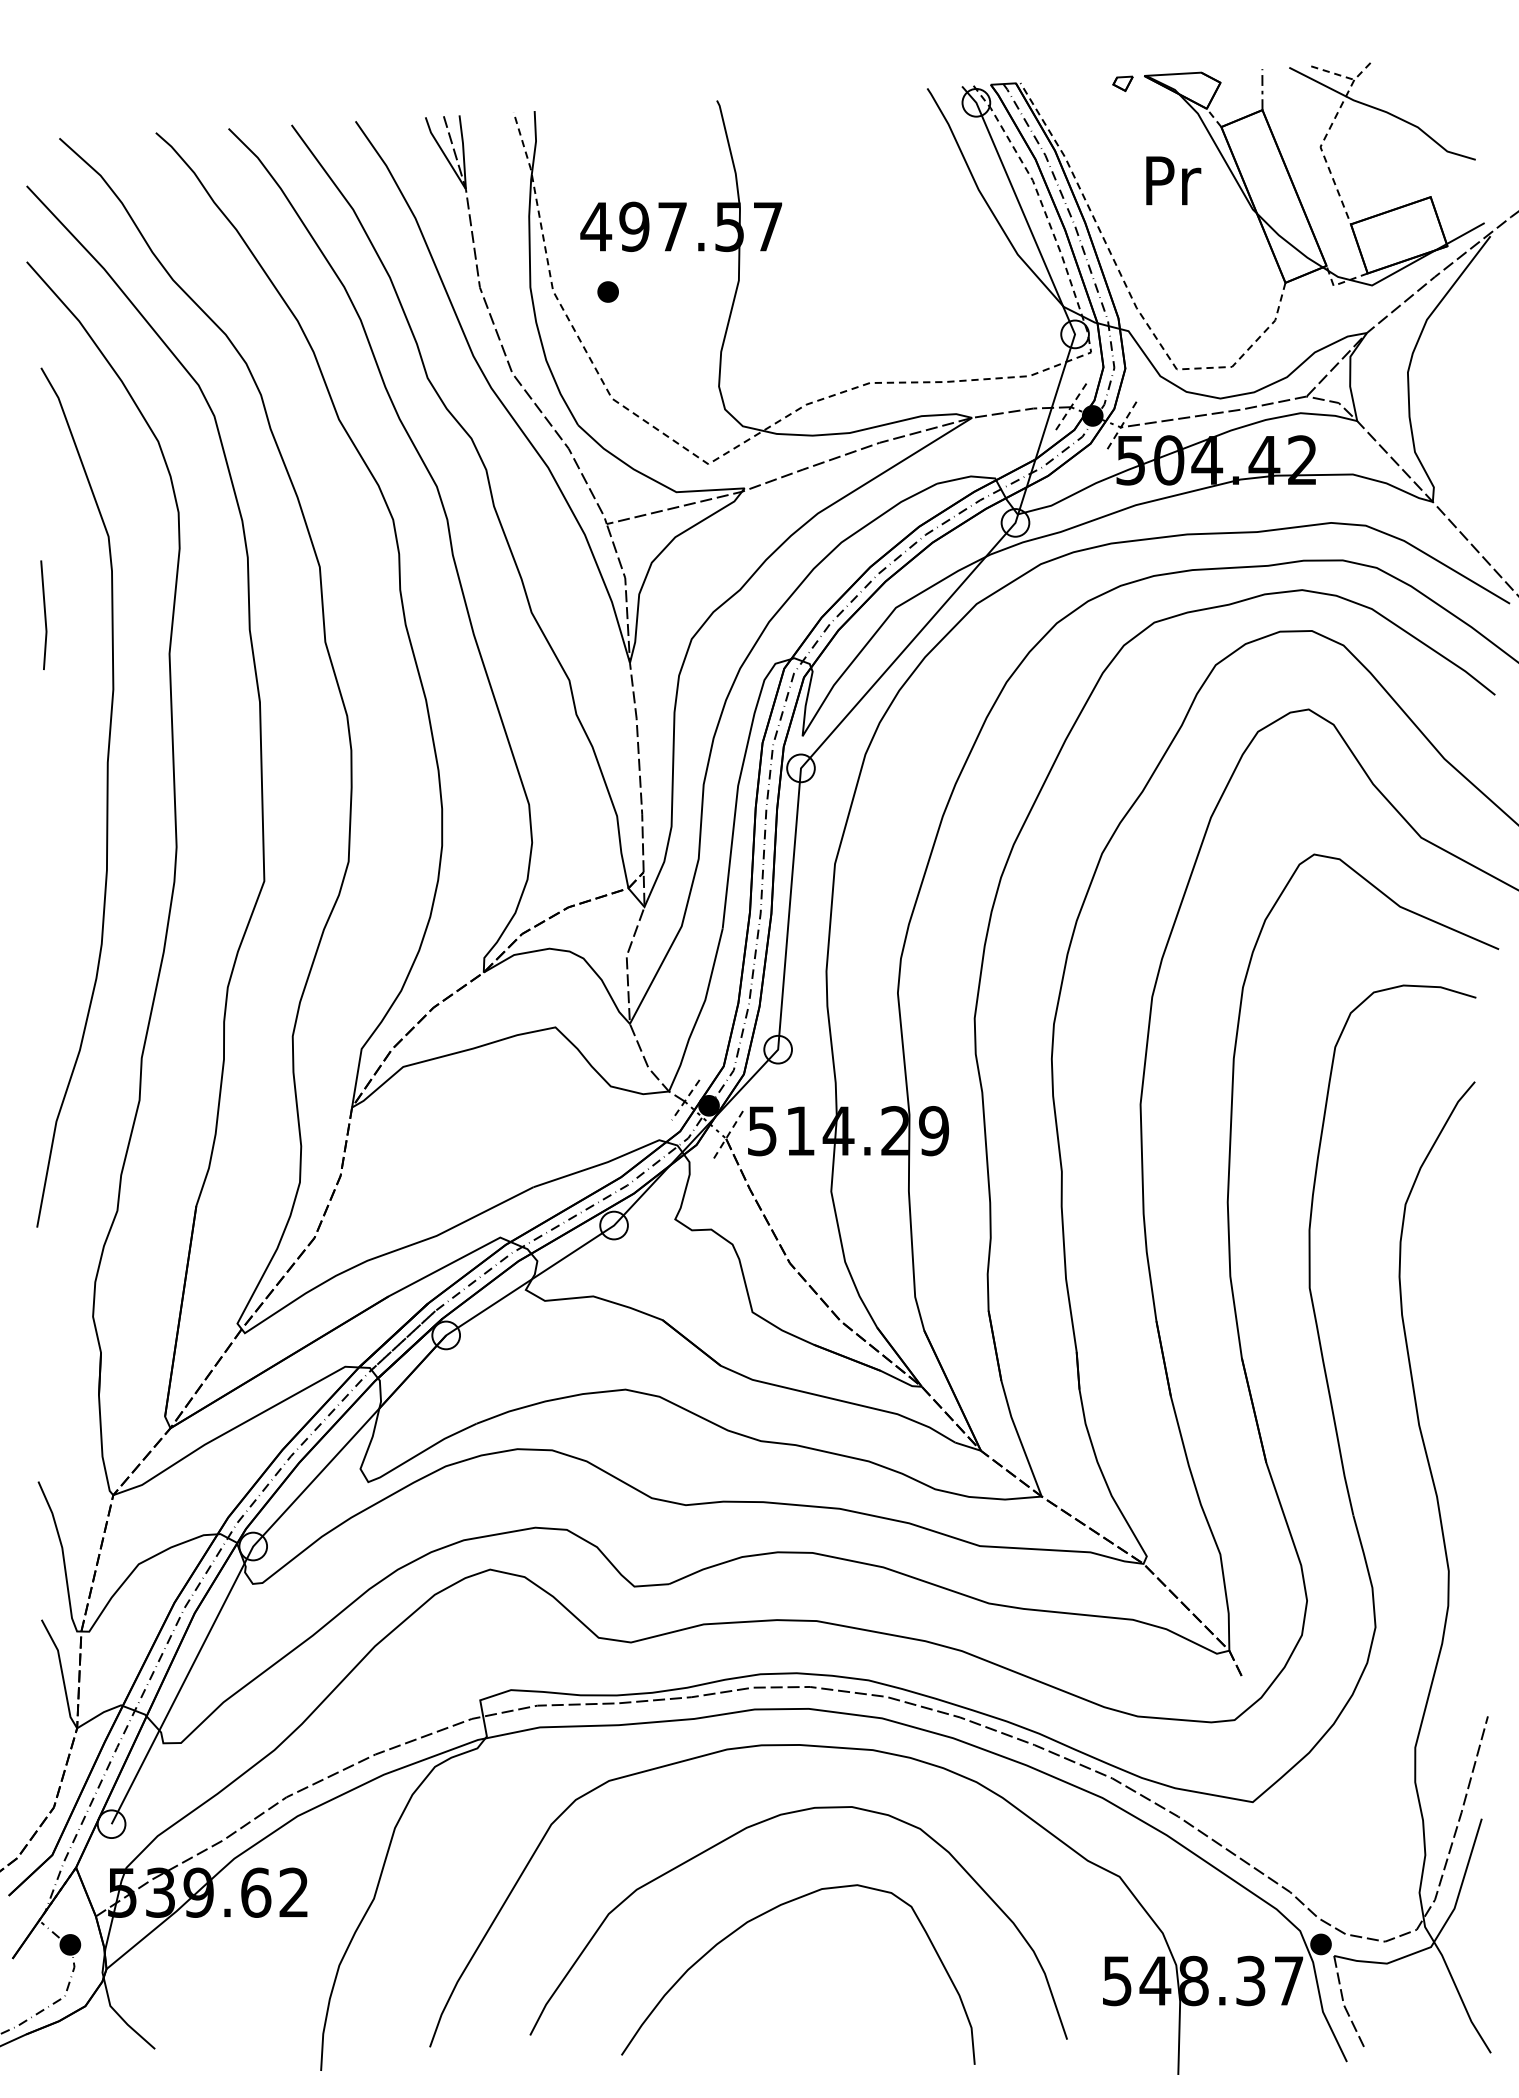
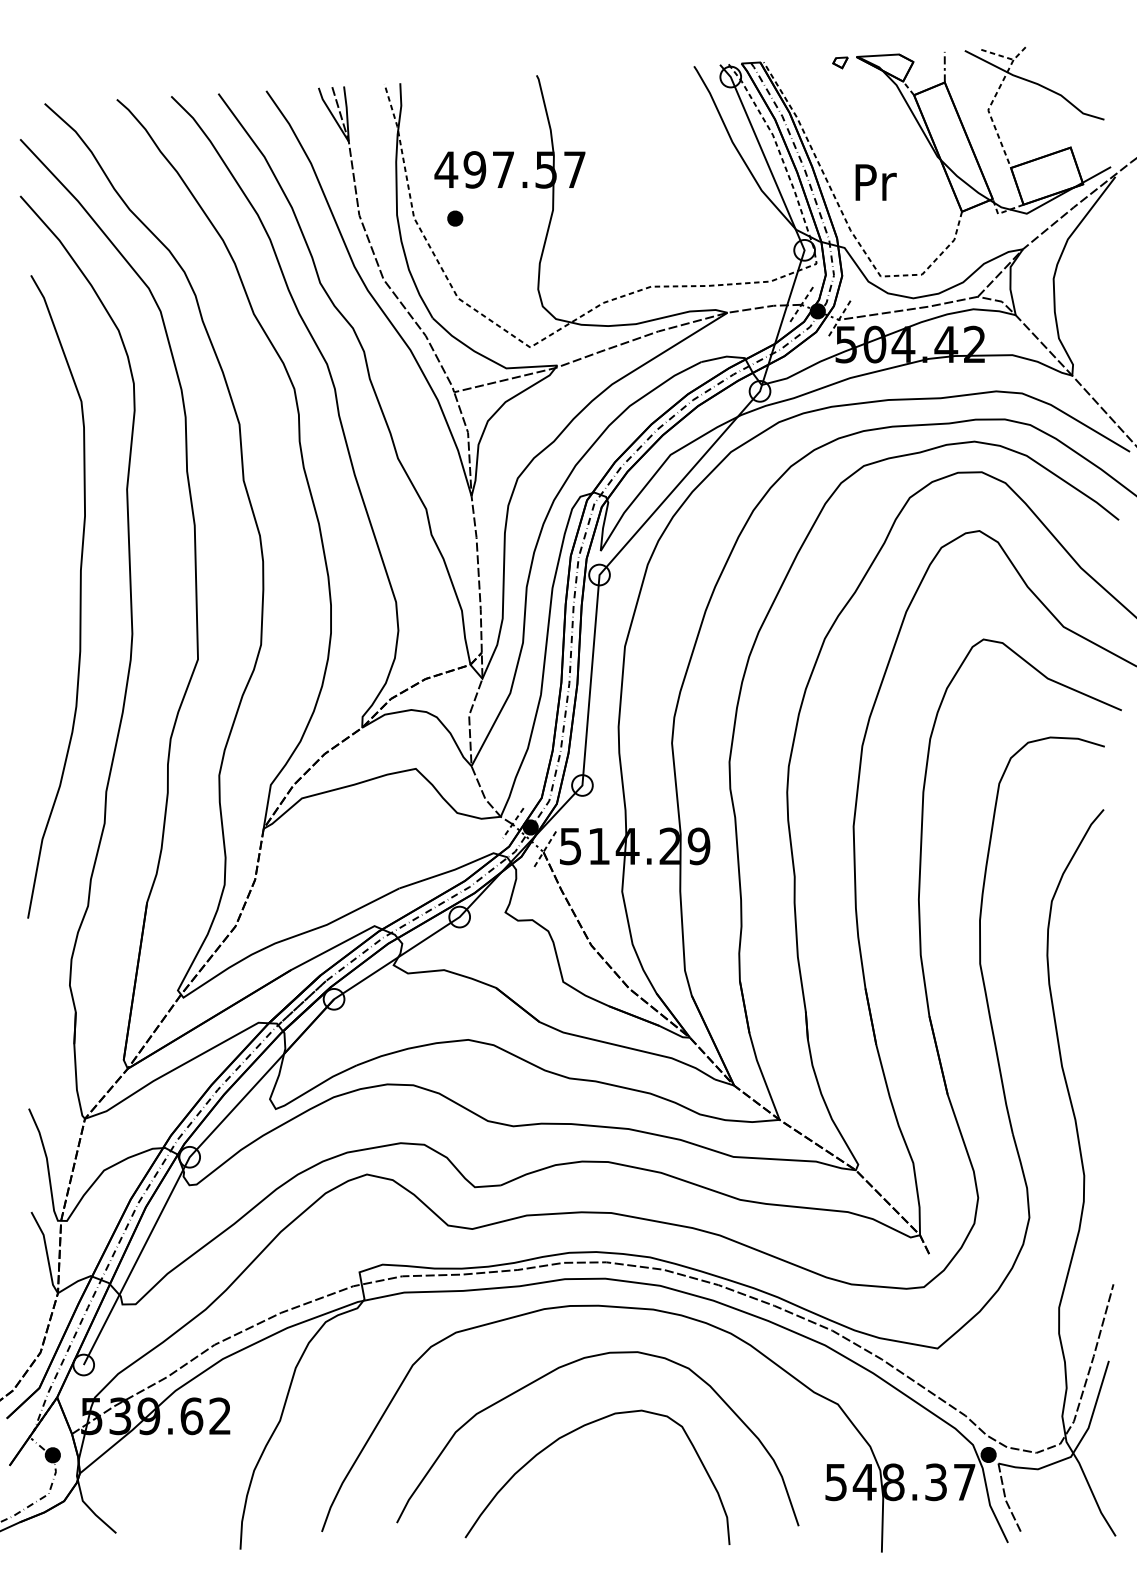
text: (1173, 180) -> (876, 182), moved
line: (44, 614) -> (33, 459), removed

